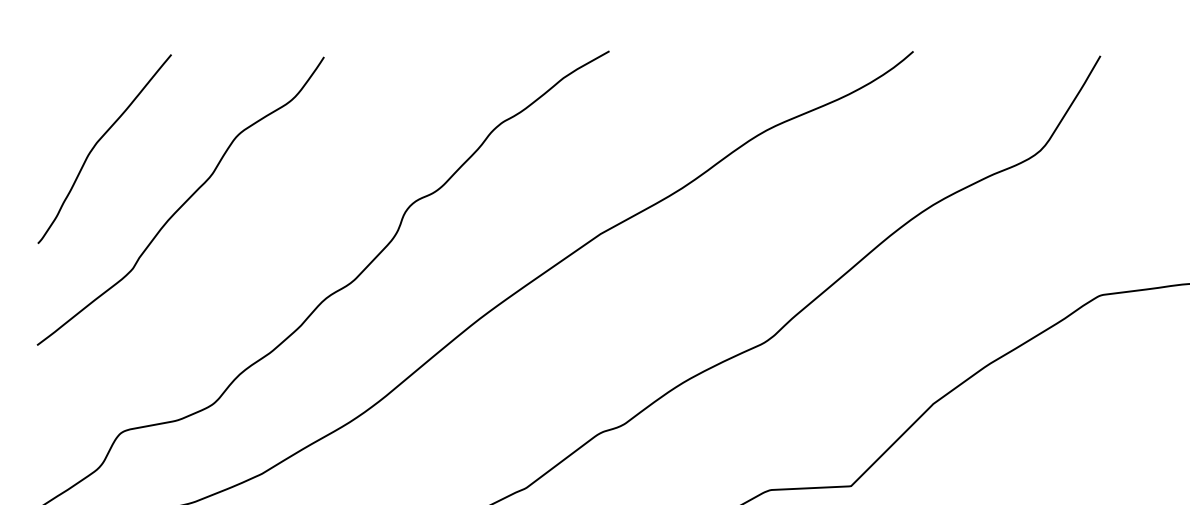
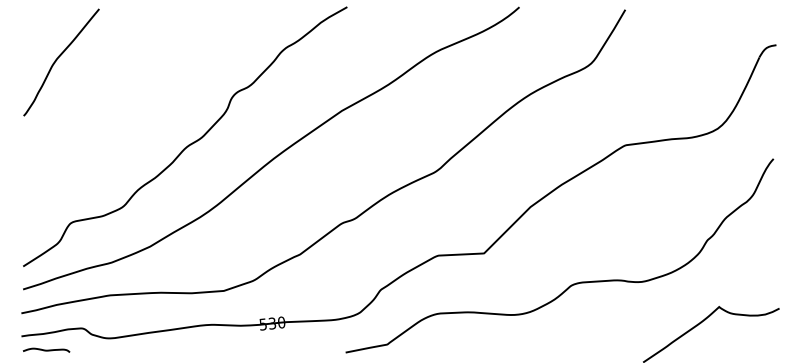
curve: (184, 202) -> (106, 92), removed

